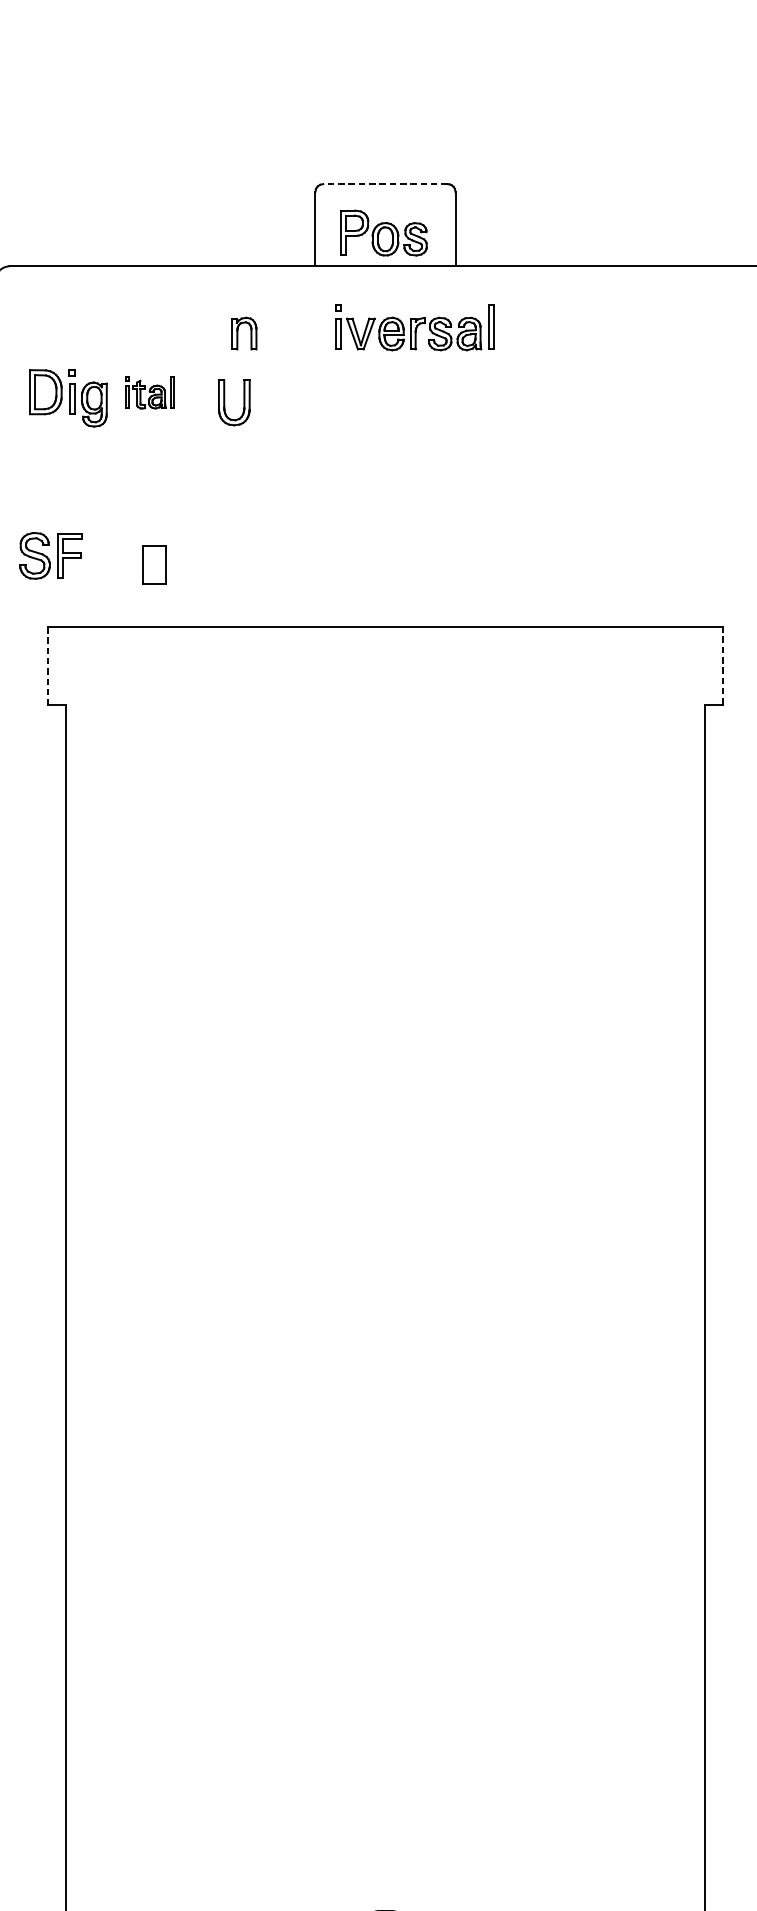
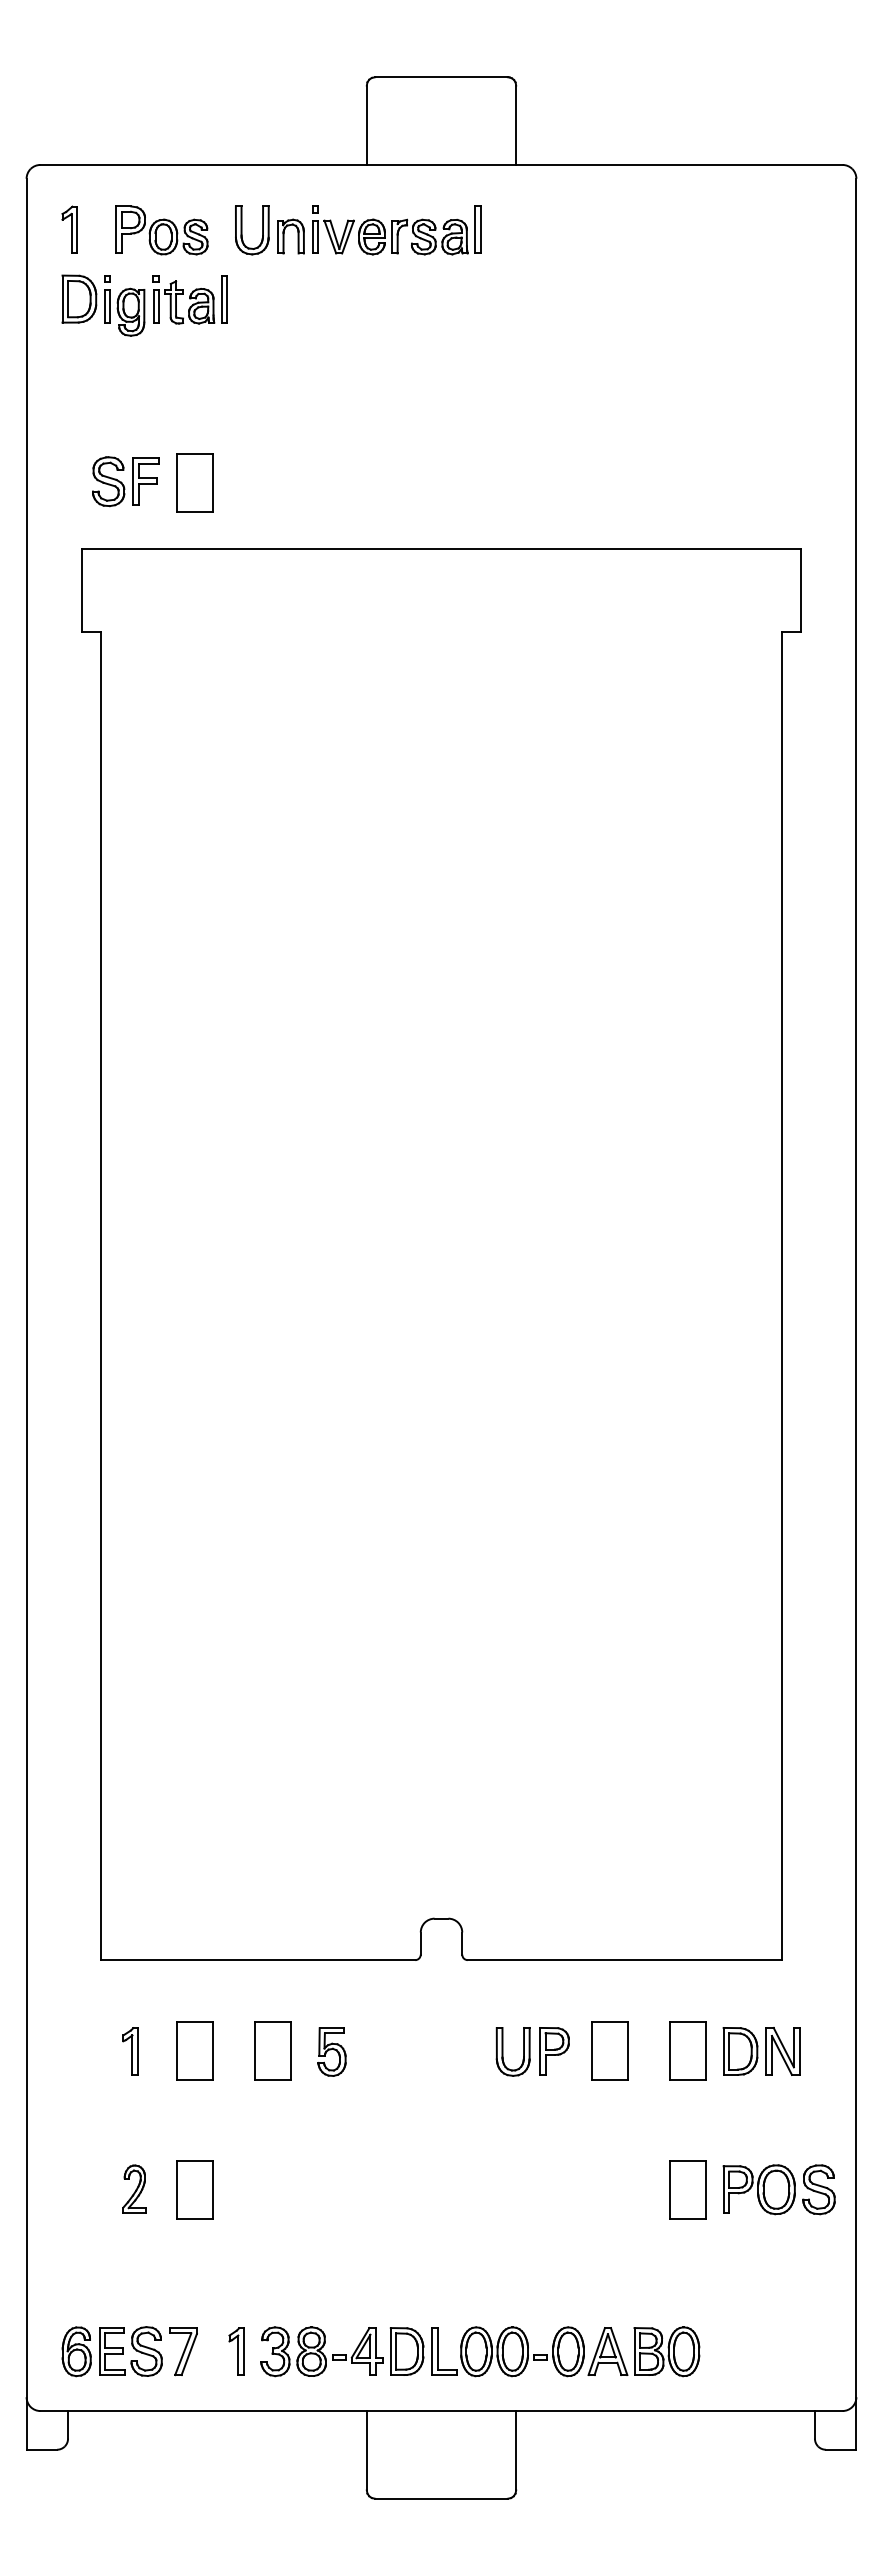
line: (385, 184) -> (441, 77), dashed -> solid
part: (383, 233) -> (161, 230), moved
part: (36, 326) -> (69, 229), added
part: (414, 327) -> (396, 230), moved
part: (149, 392) -> (189, 299), size x1.43
part: (225, 402) -> (242, 230), moved
part: (50, 555) -> (125, 481), moved
part: (153, 564) -> (194, 482), size x1.43
line: (723, 665) -> (801, 590), dashed -> solid
line: (47, 666) -> (81, 591), dashed -> solid

